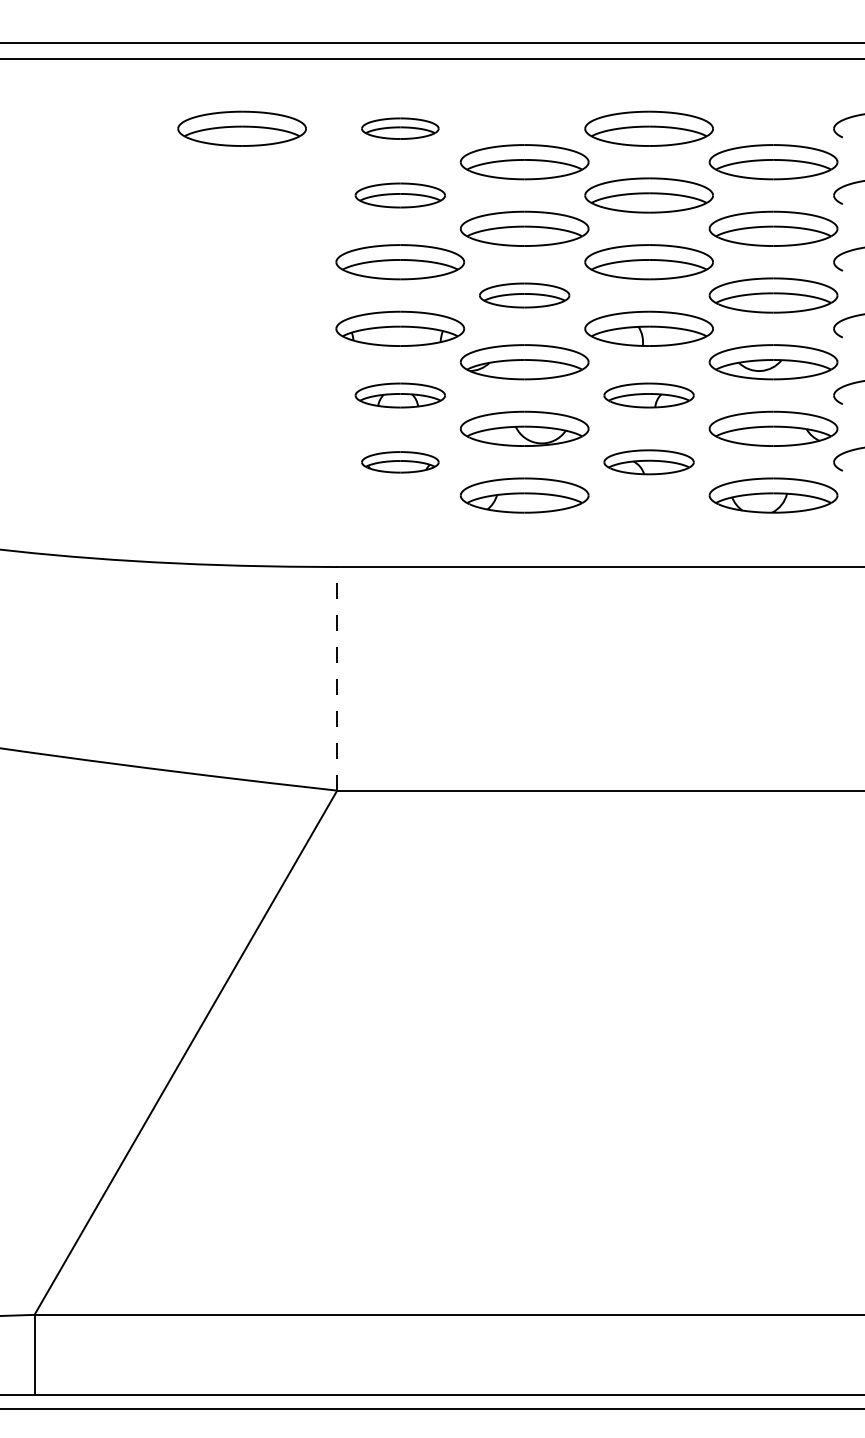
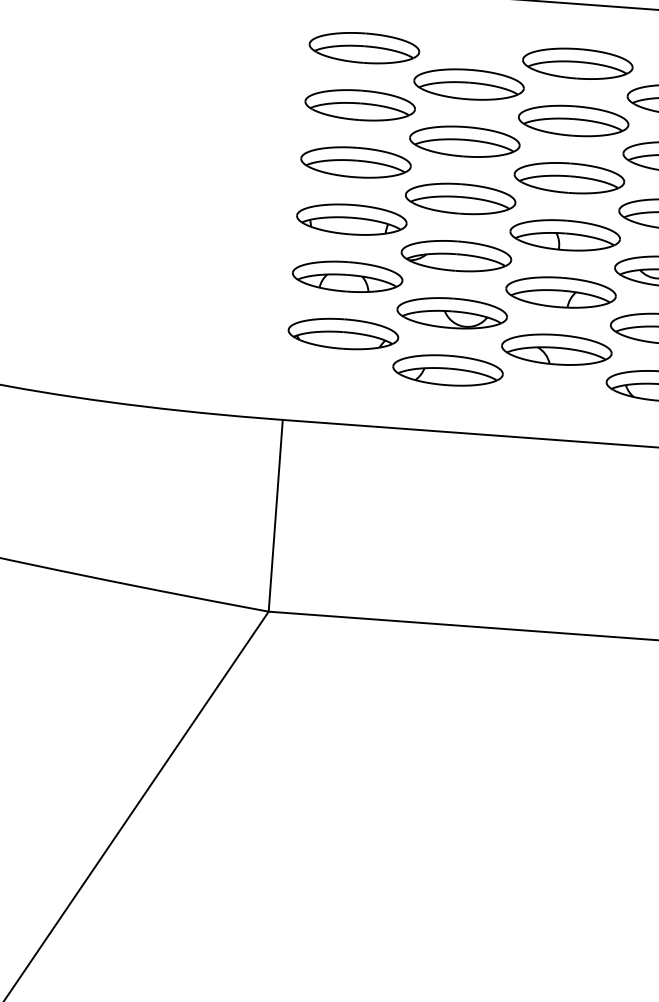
part: (241, 128) -> (228, 37), removed
part: (400, 128) -> (364, 47), size x1.67
part: (400, 195) -> (360, 105), size x1.43
part: (524, 295) -> (460, 198), size x1.43
part: (400, 395) -> (347, 276), size x1.43
part: (648, 395) -> (560, 292), size x1.43
part: (400, 462) -> (343, 334), size x1.67
part: (648, 462) -> (556, 349), size x1.43
line: (337, 678) -> (276, 515), dashed -> solid

